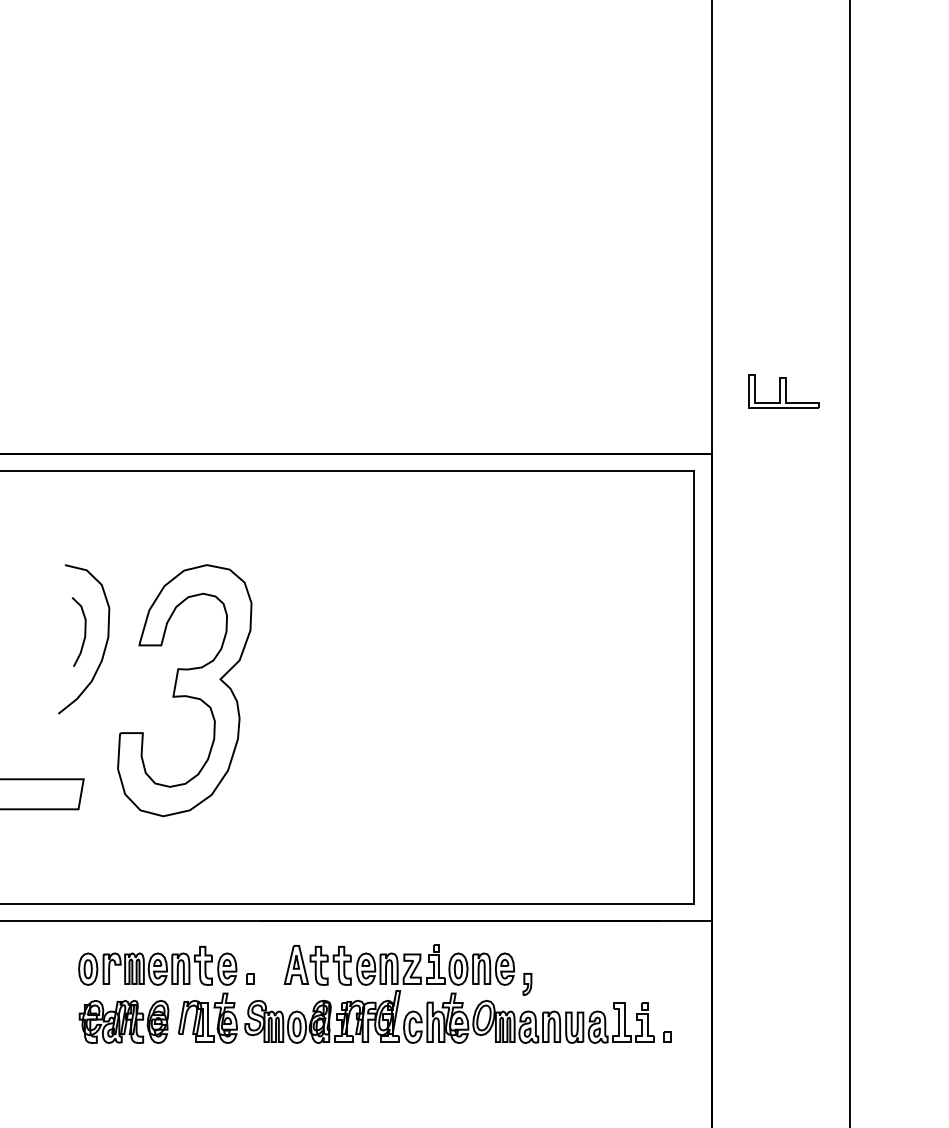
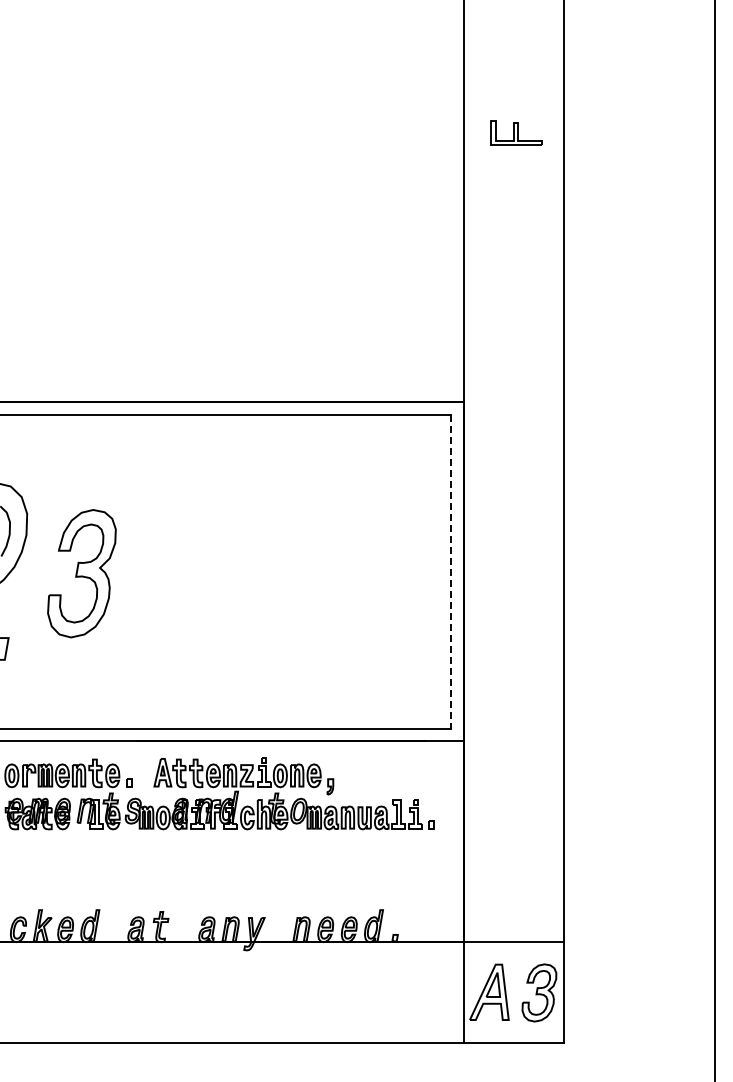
part: (784, 391) -> (516, 132), moved
line: (694, 688) -> (451, 572), solid -> dashed
part: (184, 690) -> (81, 573), size x0.7

